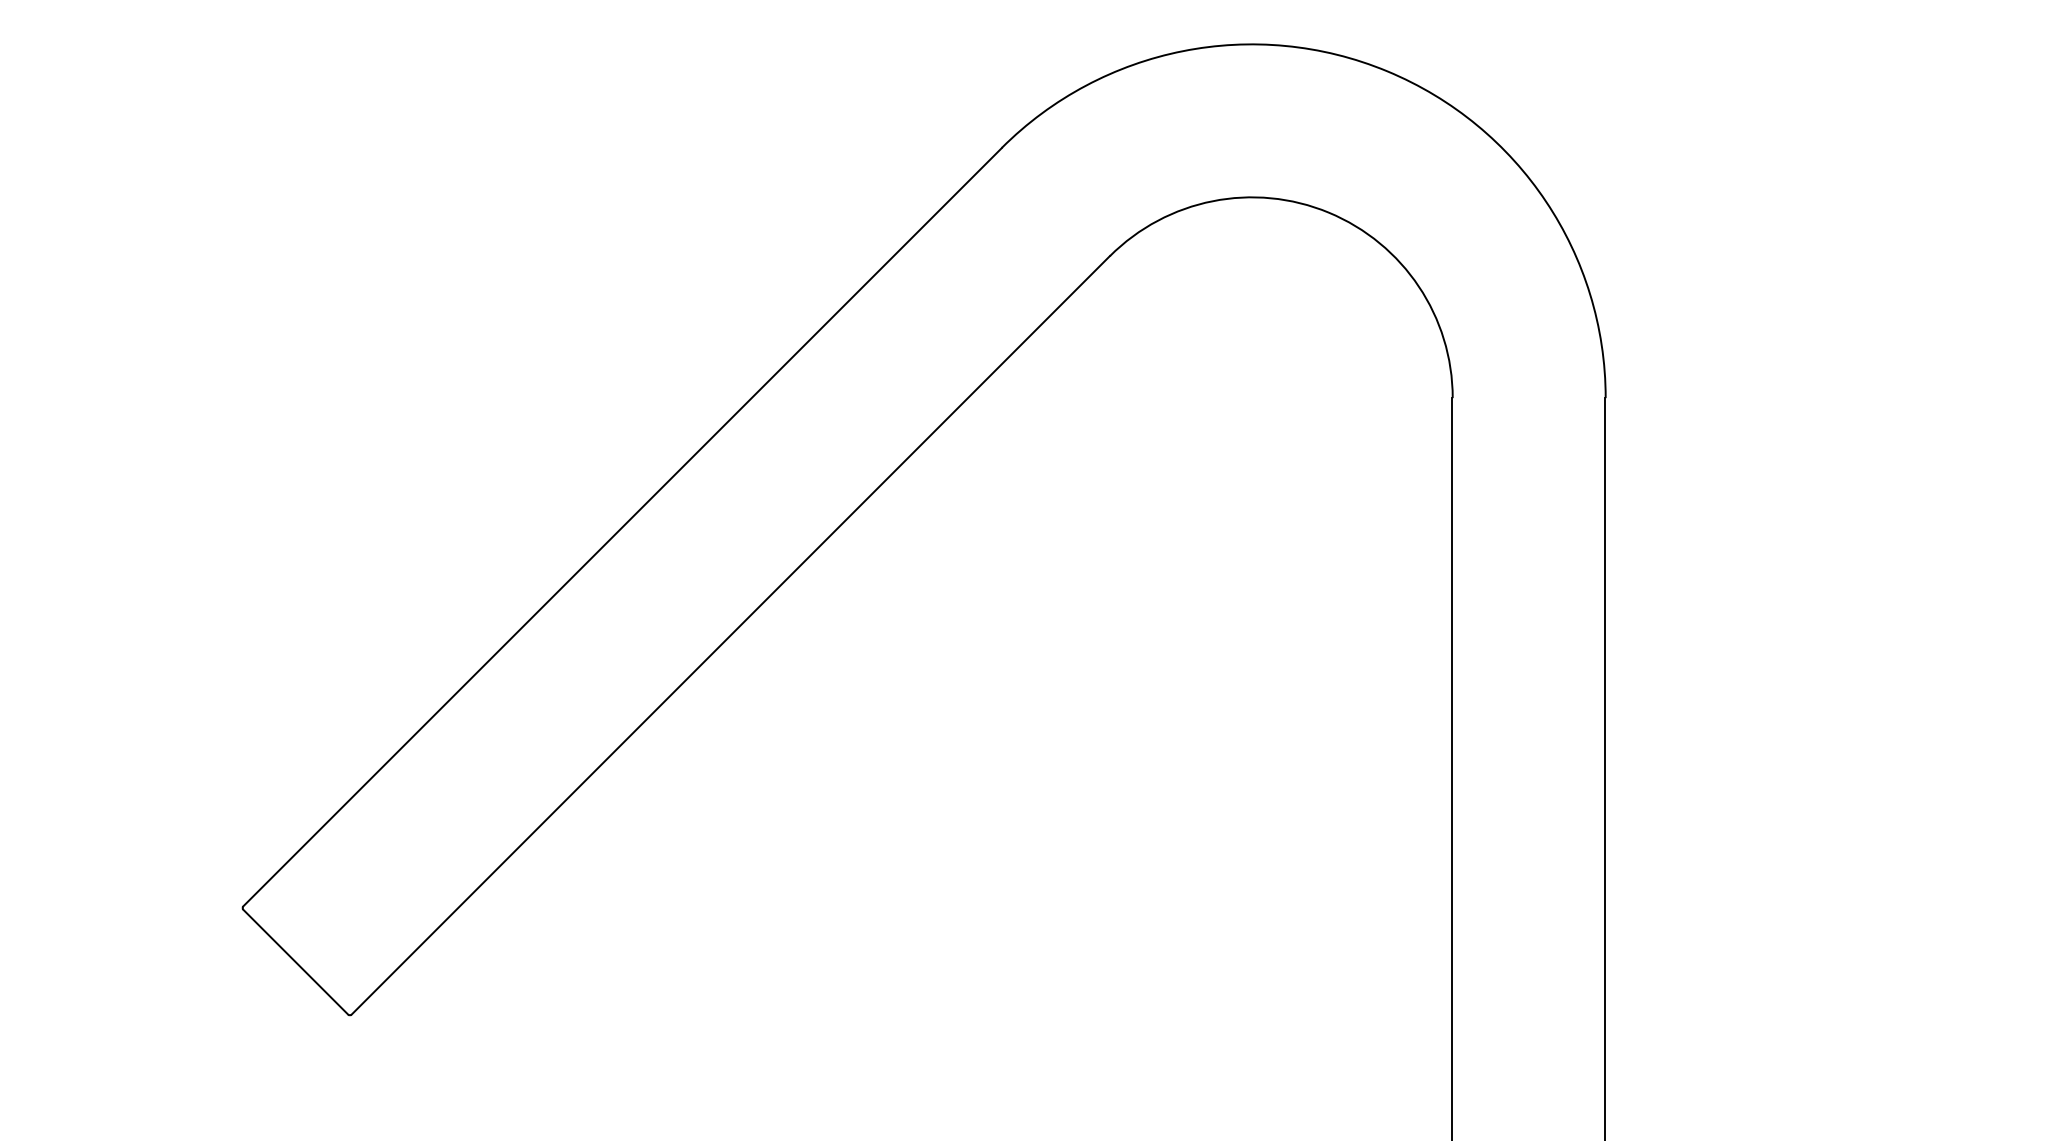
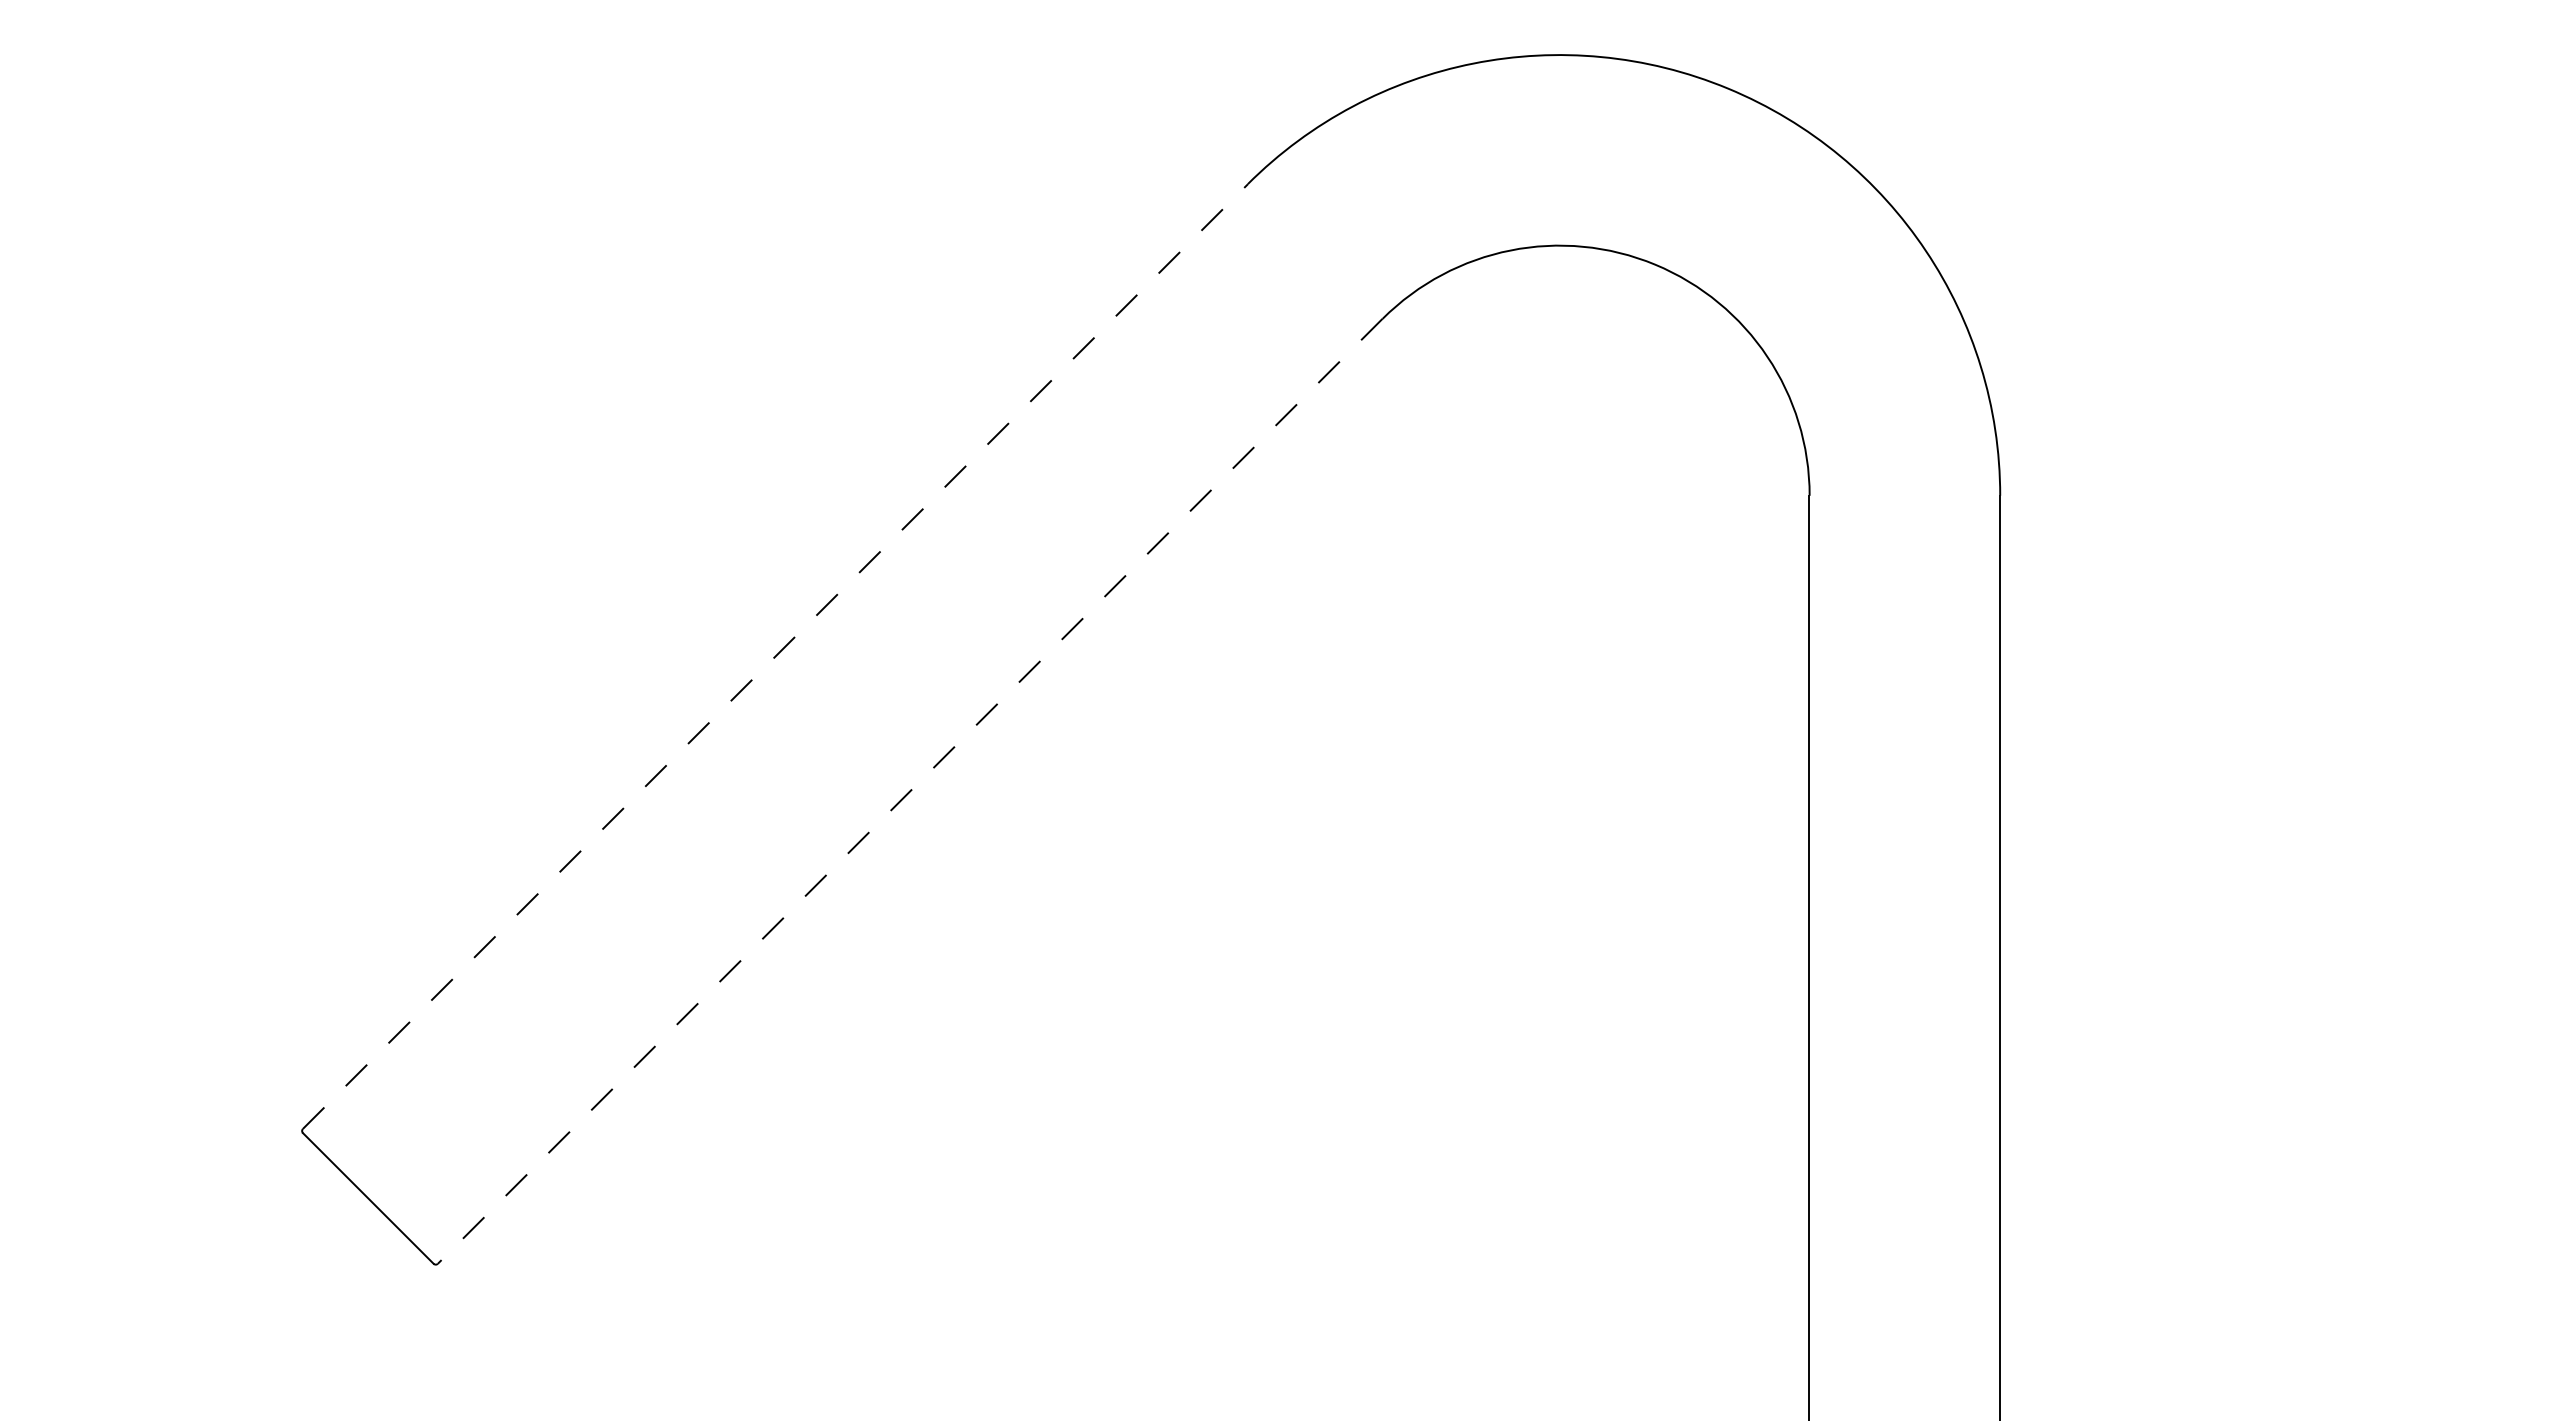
line: (622, 527) -> (775, 656), solid -> dashed
line: (730, 635) -> (909, 791), solid -> dashed

